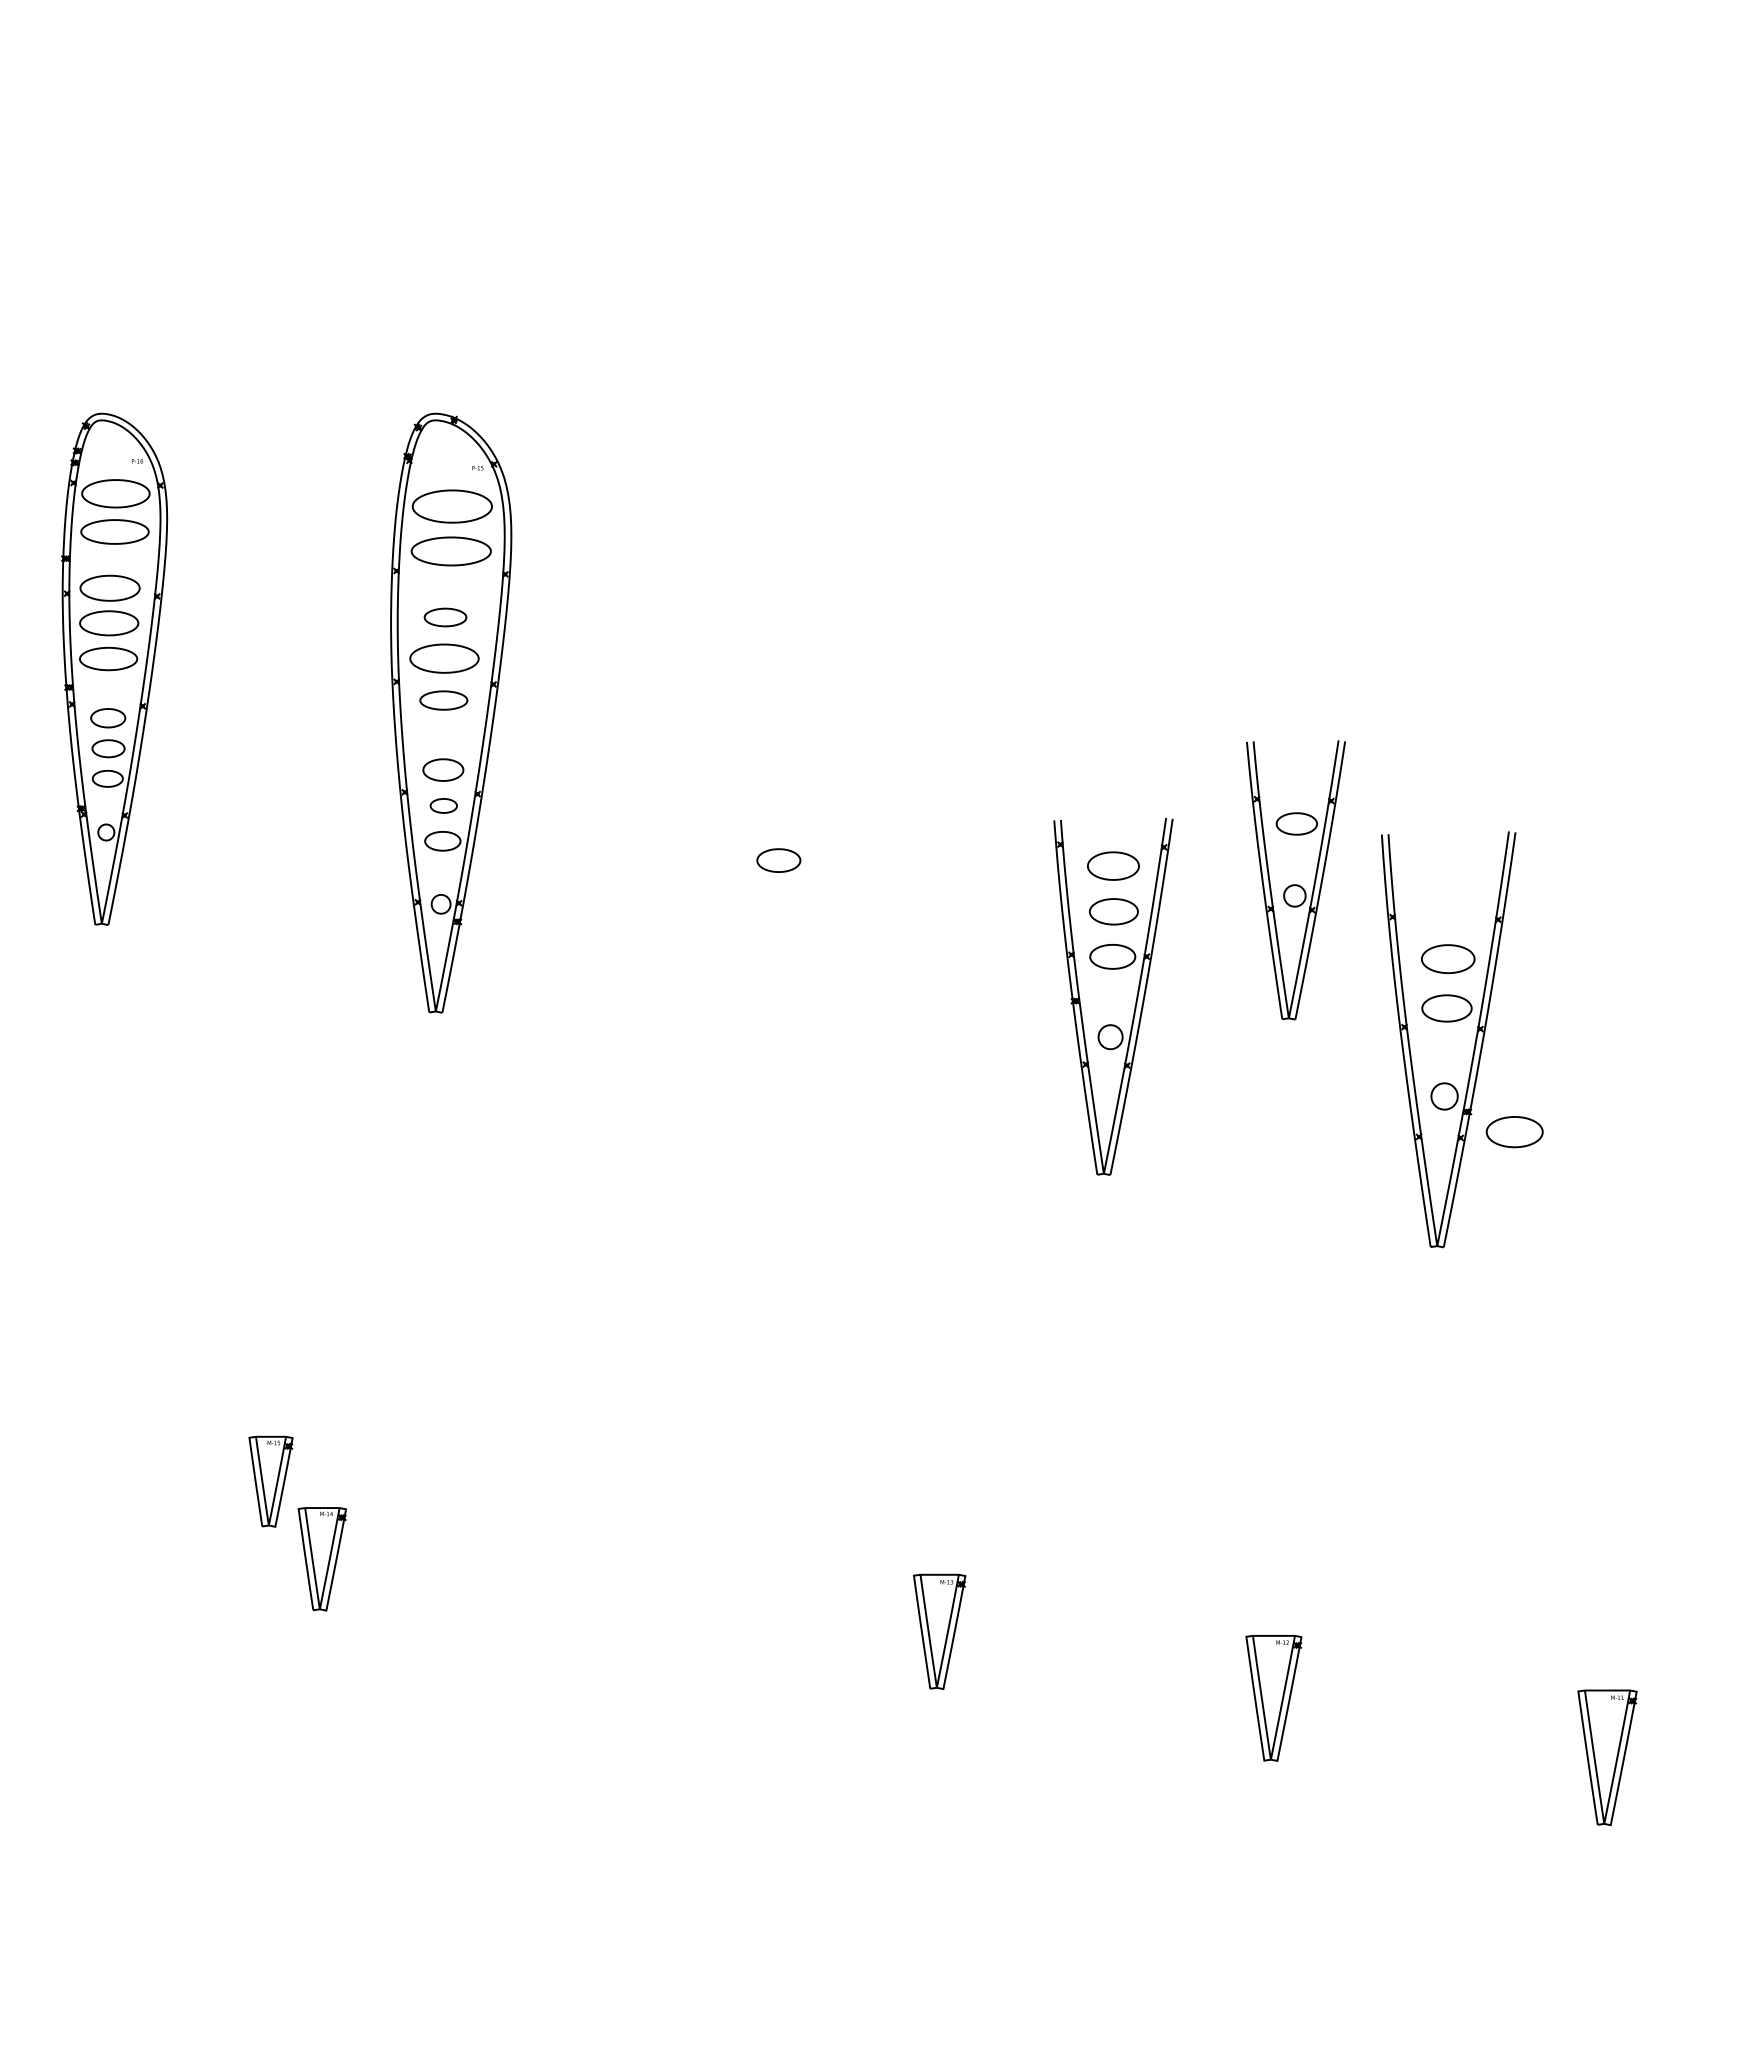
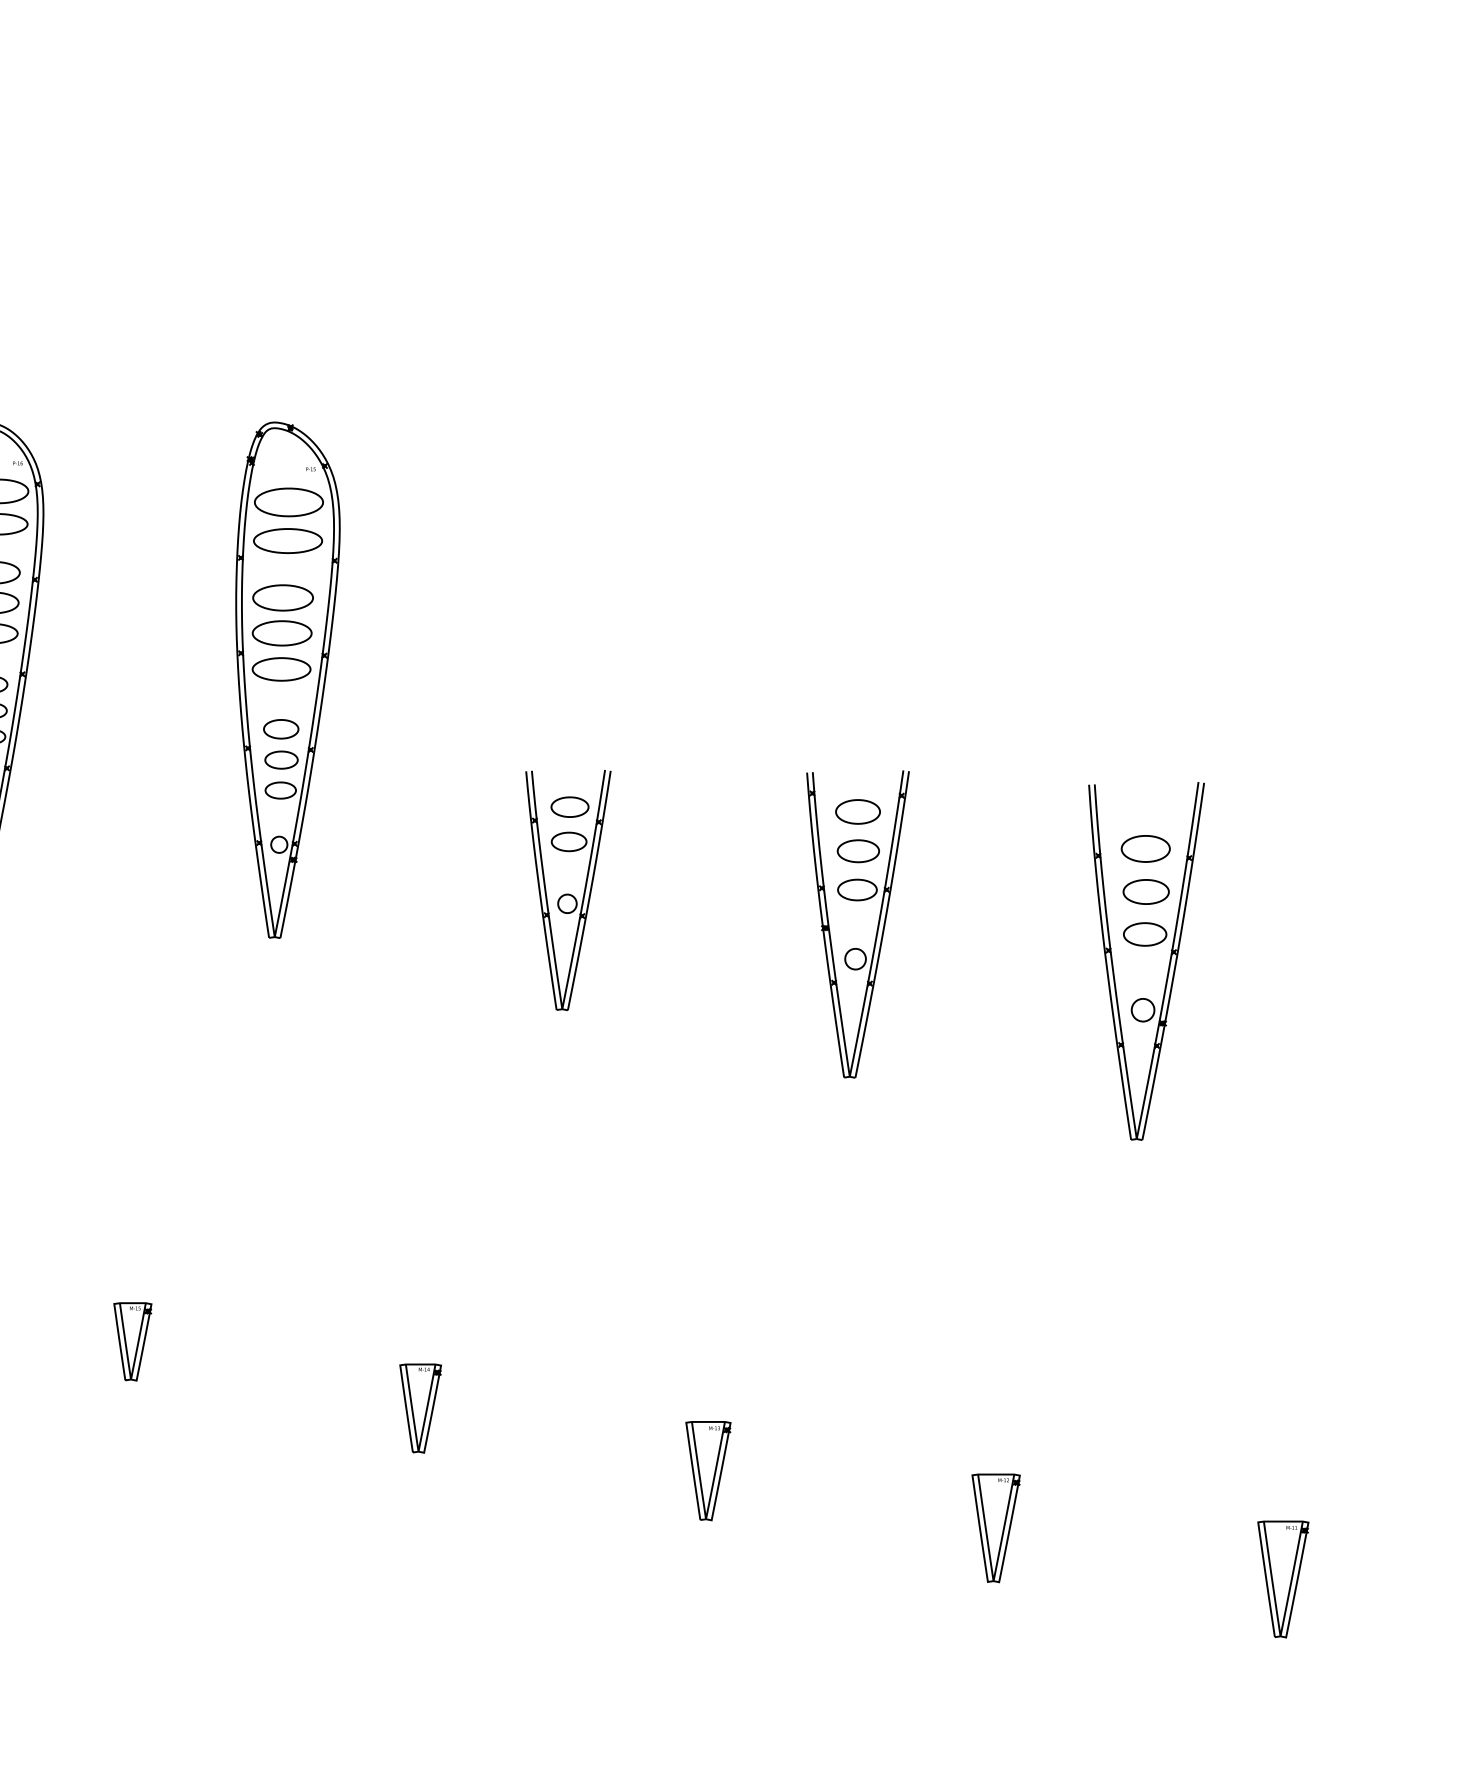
part: (445, 617) -> (283, 597), size x1.67
part: (443, 700) -> (281, 669), size x1.43
part: (443, 805) -> (281, 759), size x1.43
part: (1295, 880) -> (567, 890), moved
part: (1514, 1132) -> (1145, 849), moved
part: (321, 1559) -> (419, 1408), moved

